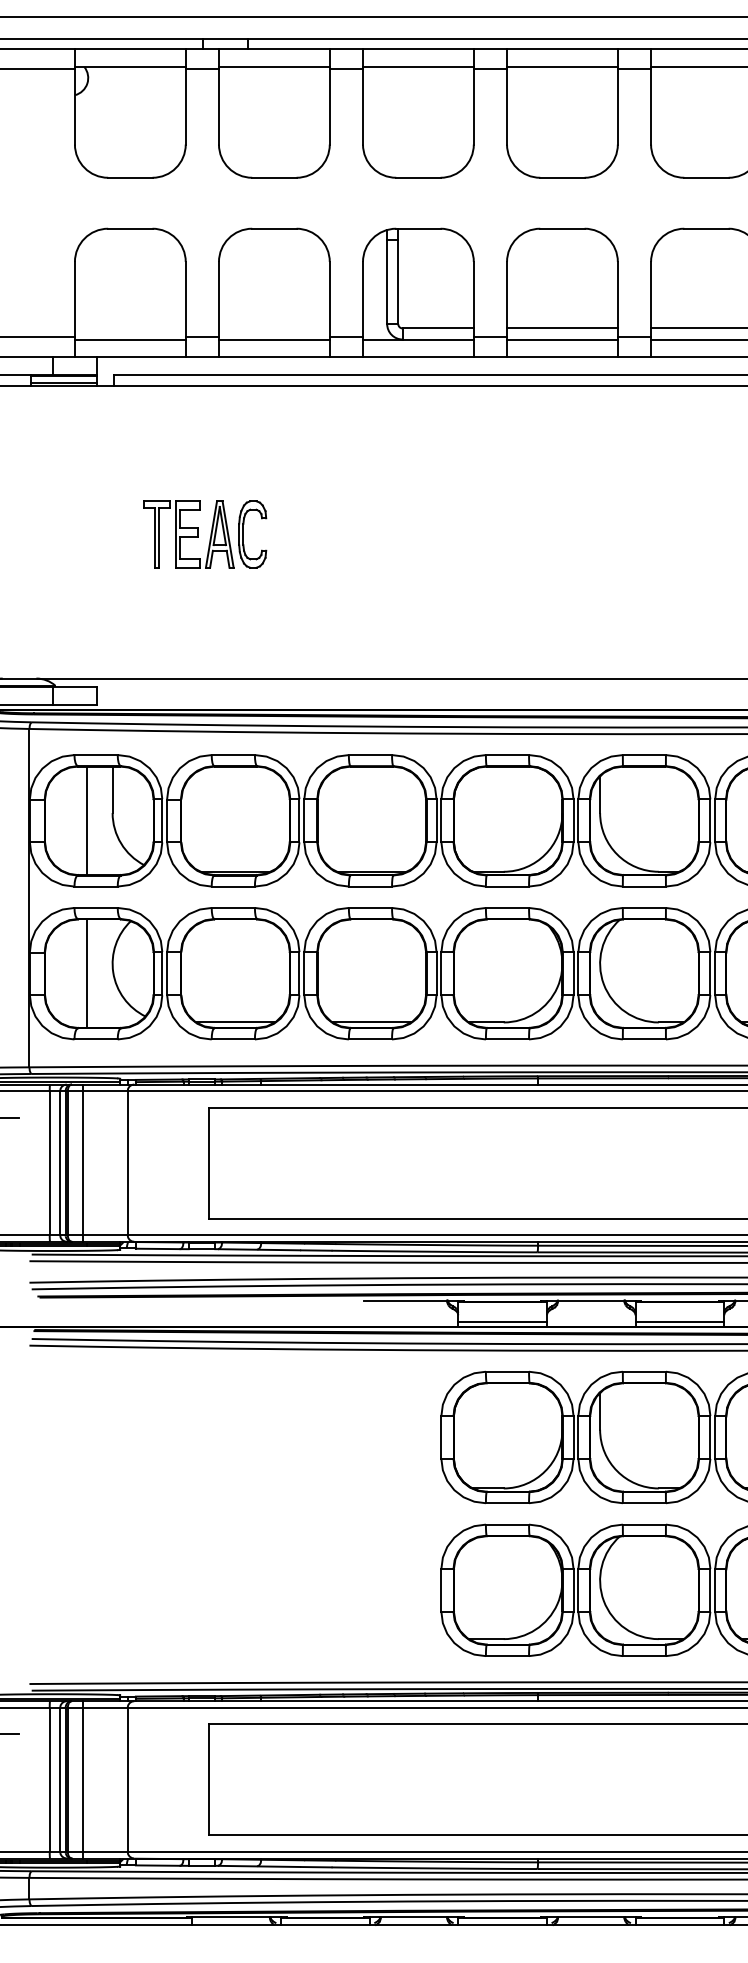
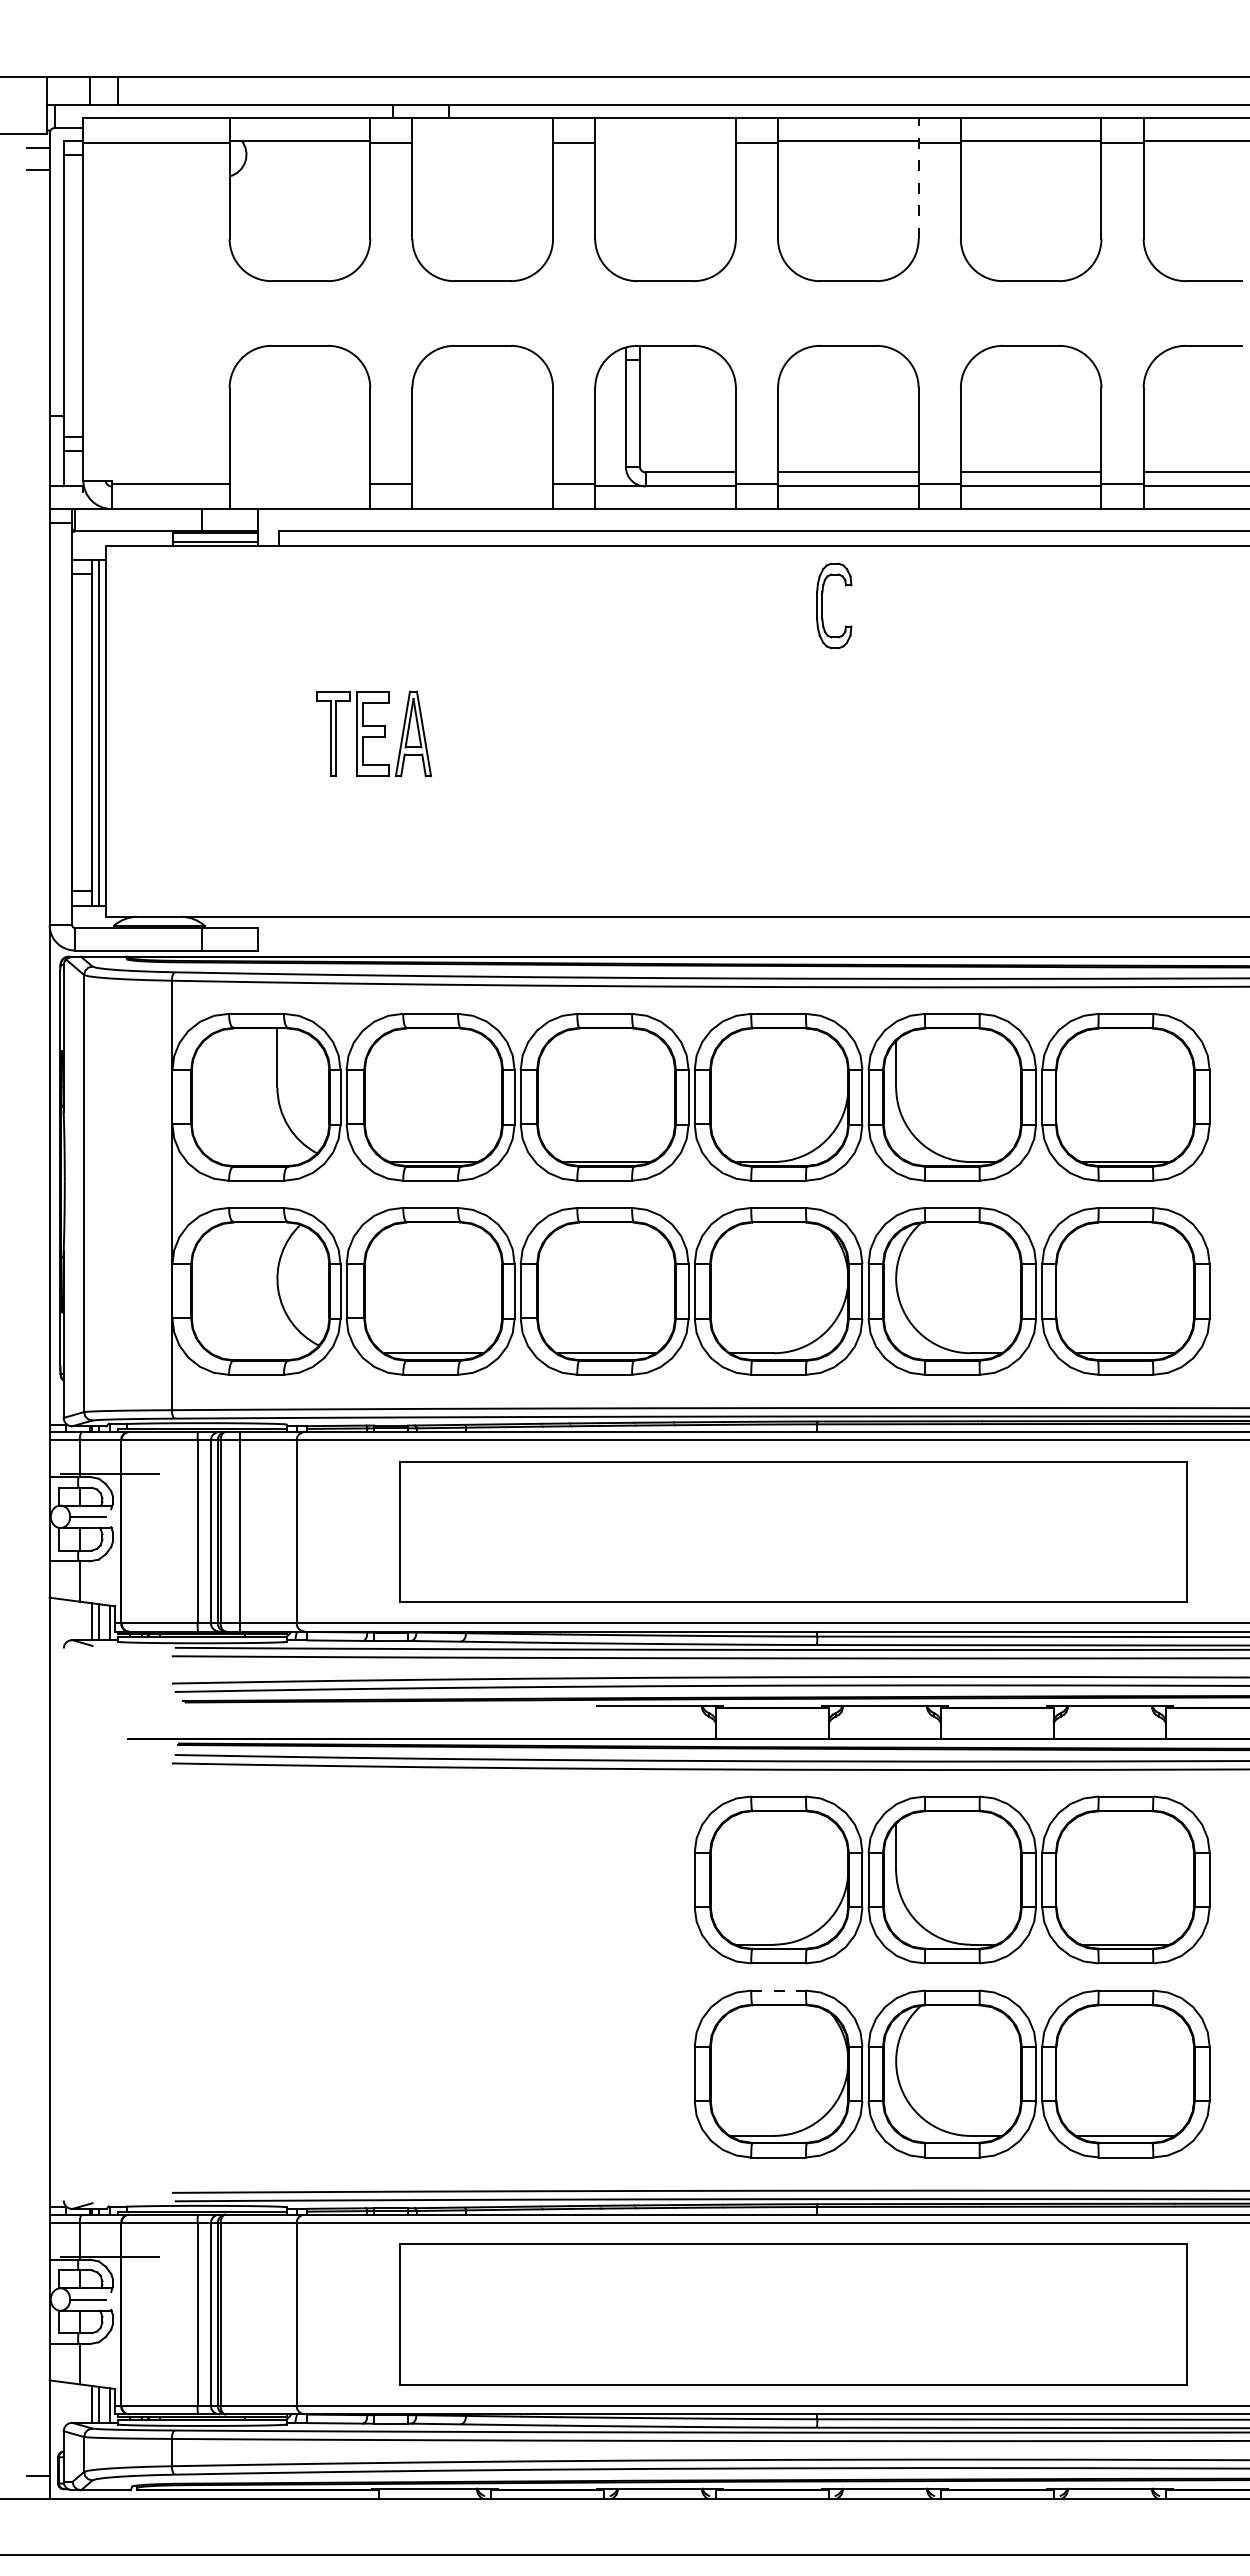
line: (274, 66) -> (482, 140), removed
line: (418, 66) -> (665, 140), removed
line: (617, 96) -> (918, 178), solid -> dashed
line: (130, 339) -> (299, 486), removed
line: (274, 339) -> (482, 486), removed
part: (243, 534) -> (822, 605), moved
line: (86, 820) -> (244, 1097), removed
line: (86, 973) -> (244, 1291), removed
line: (502, 1321) -> (772, 1732), removed
line: (679, 1321) -> (997, 1732), removed
line: (508, 1524) -> (779, 1990), solid -> dashed
line: (83, 1779) -> (240, 2314), removed

